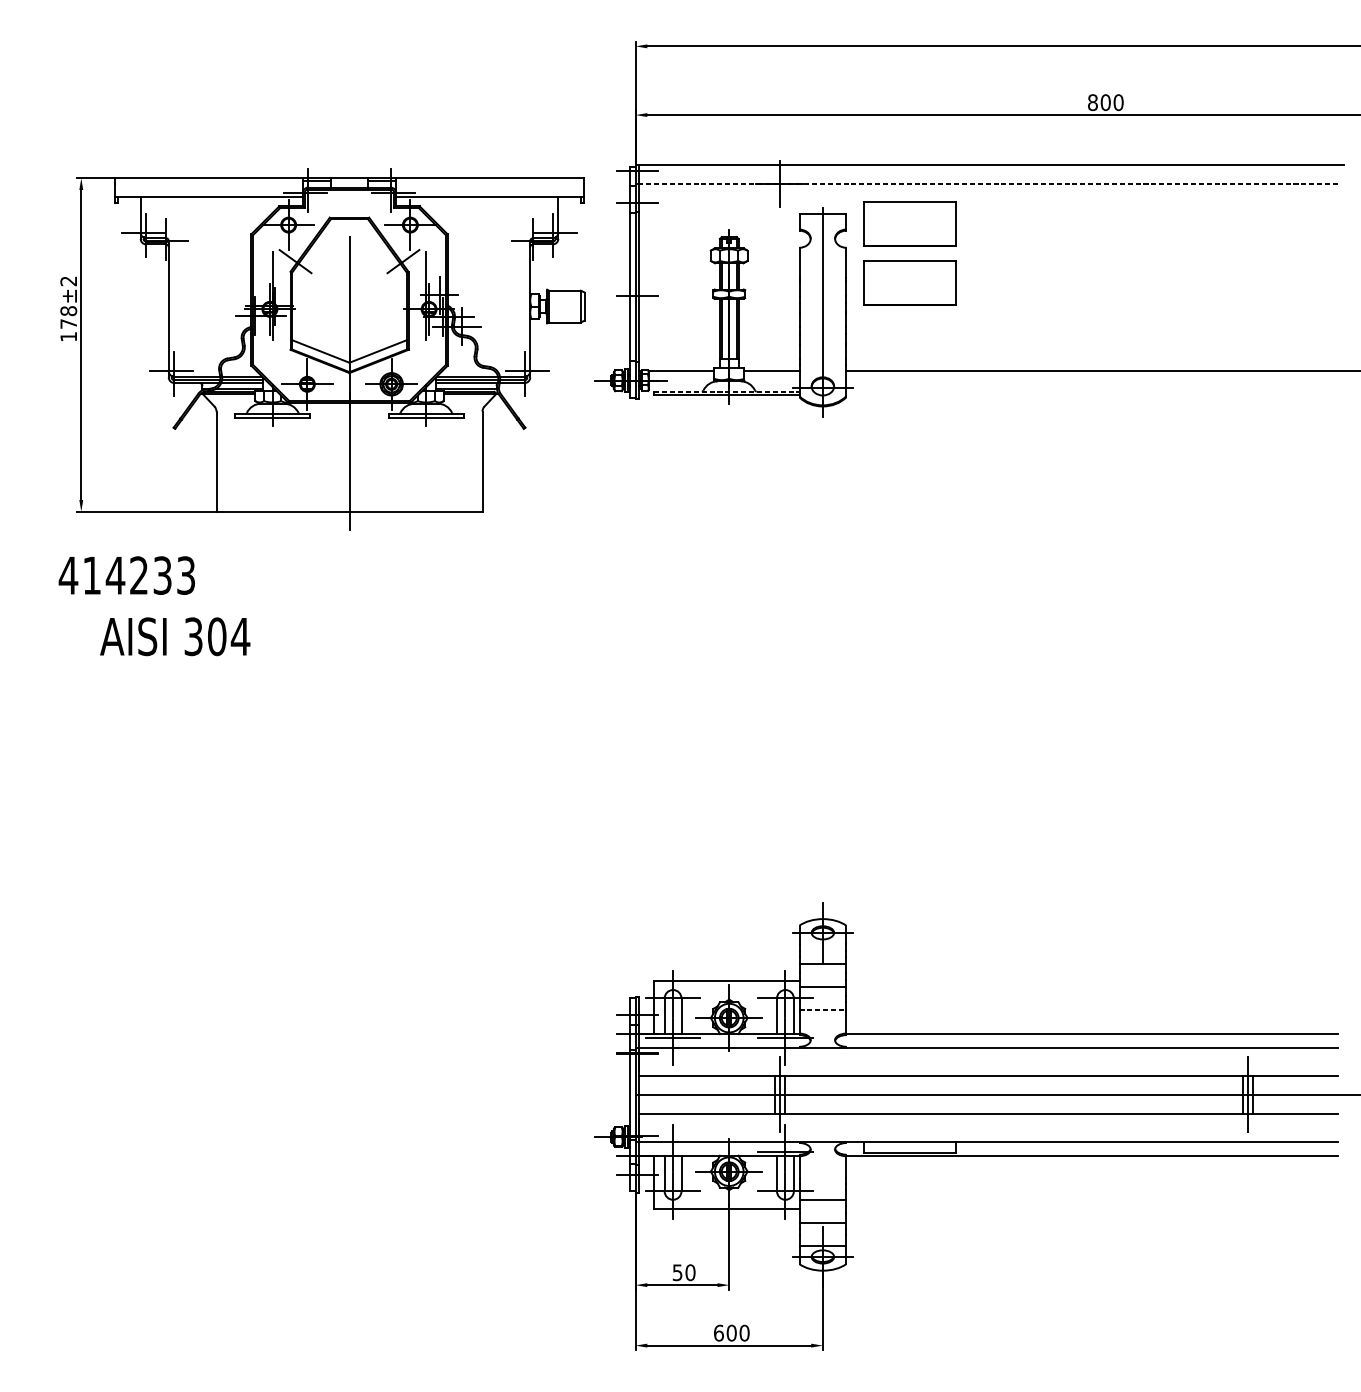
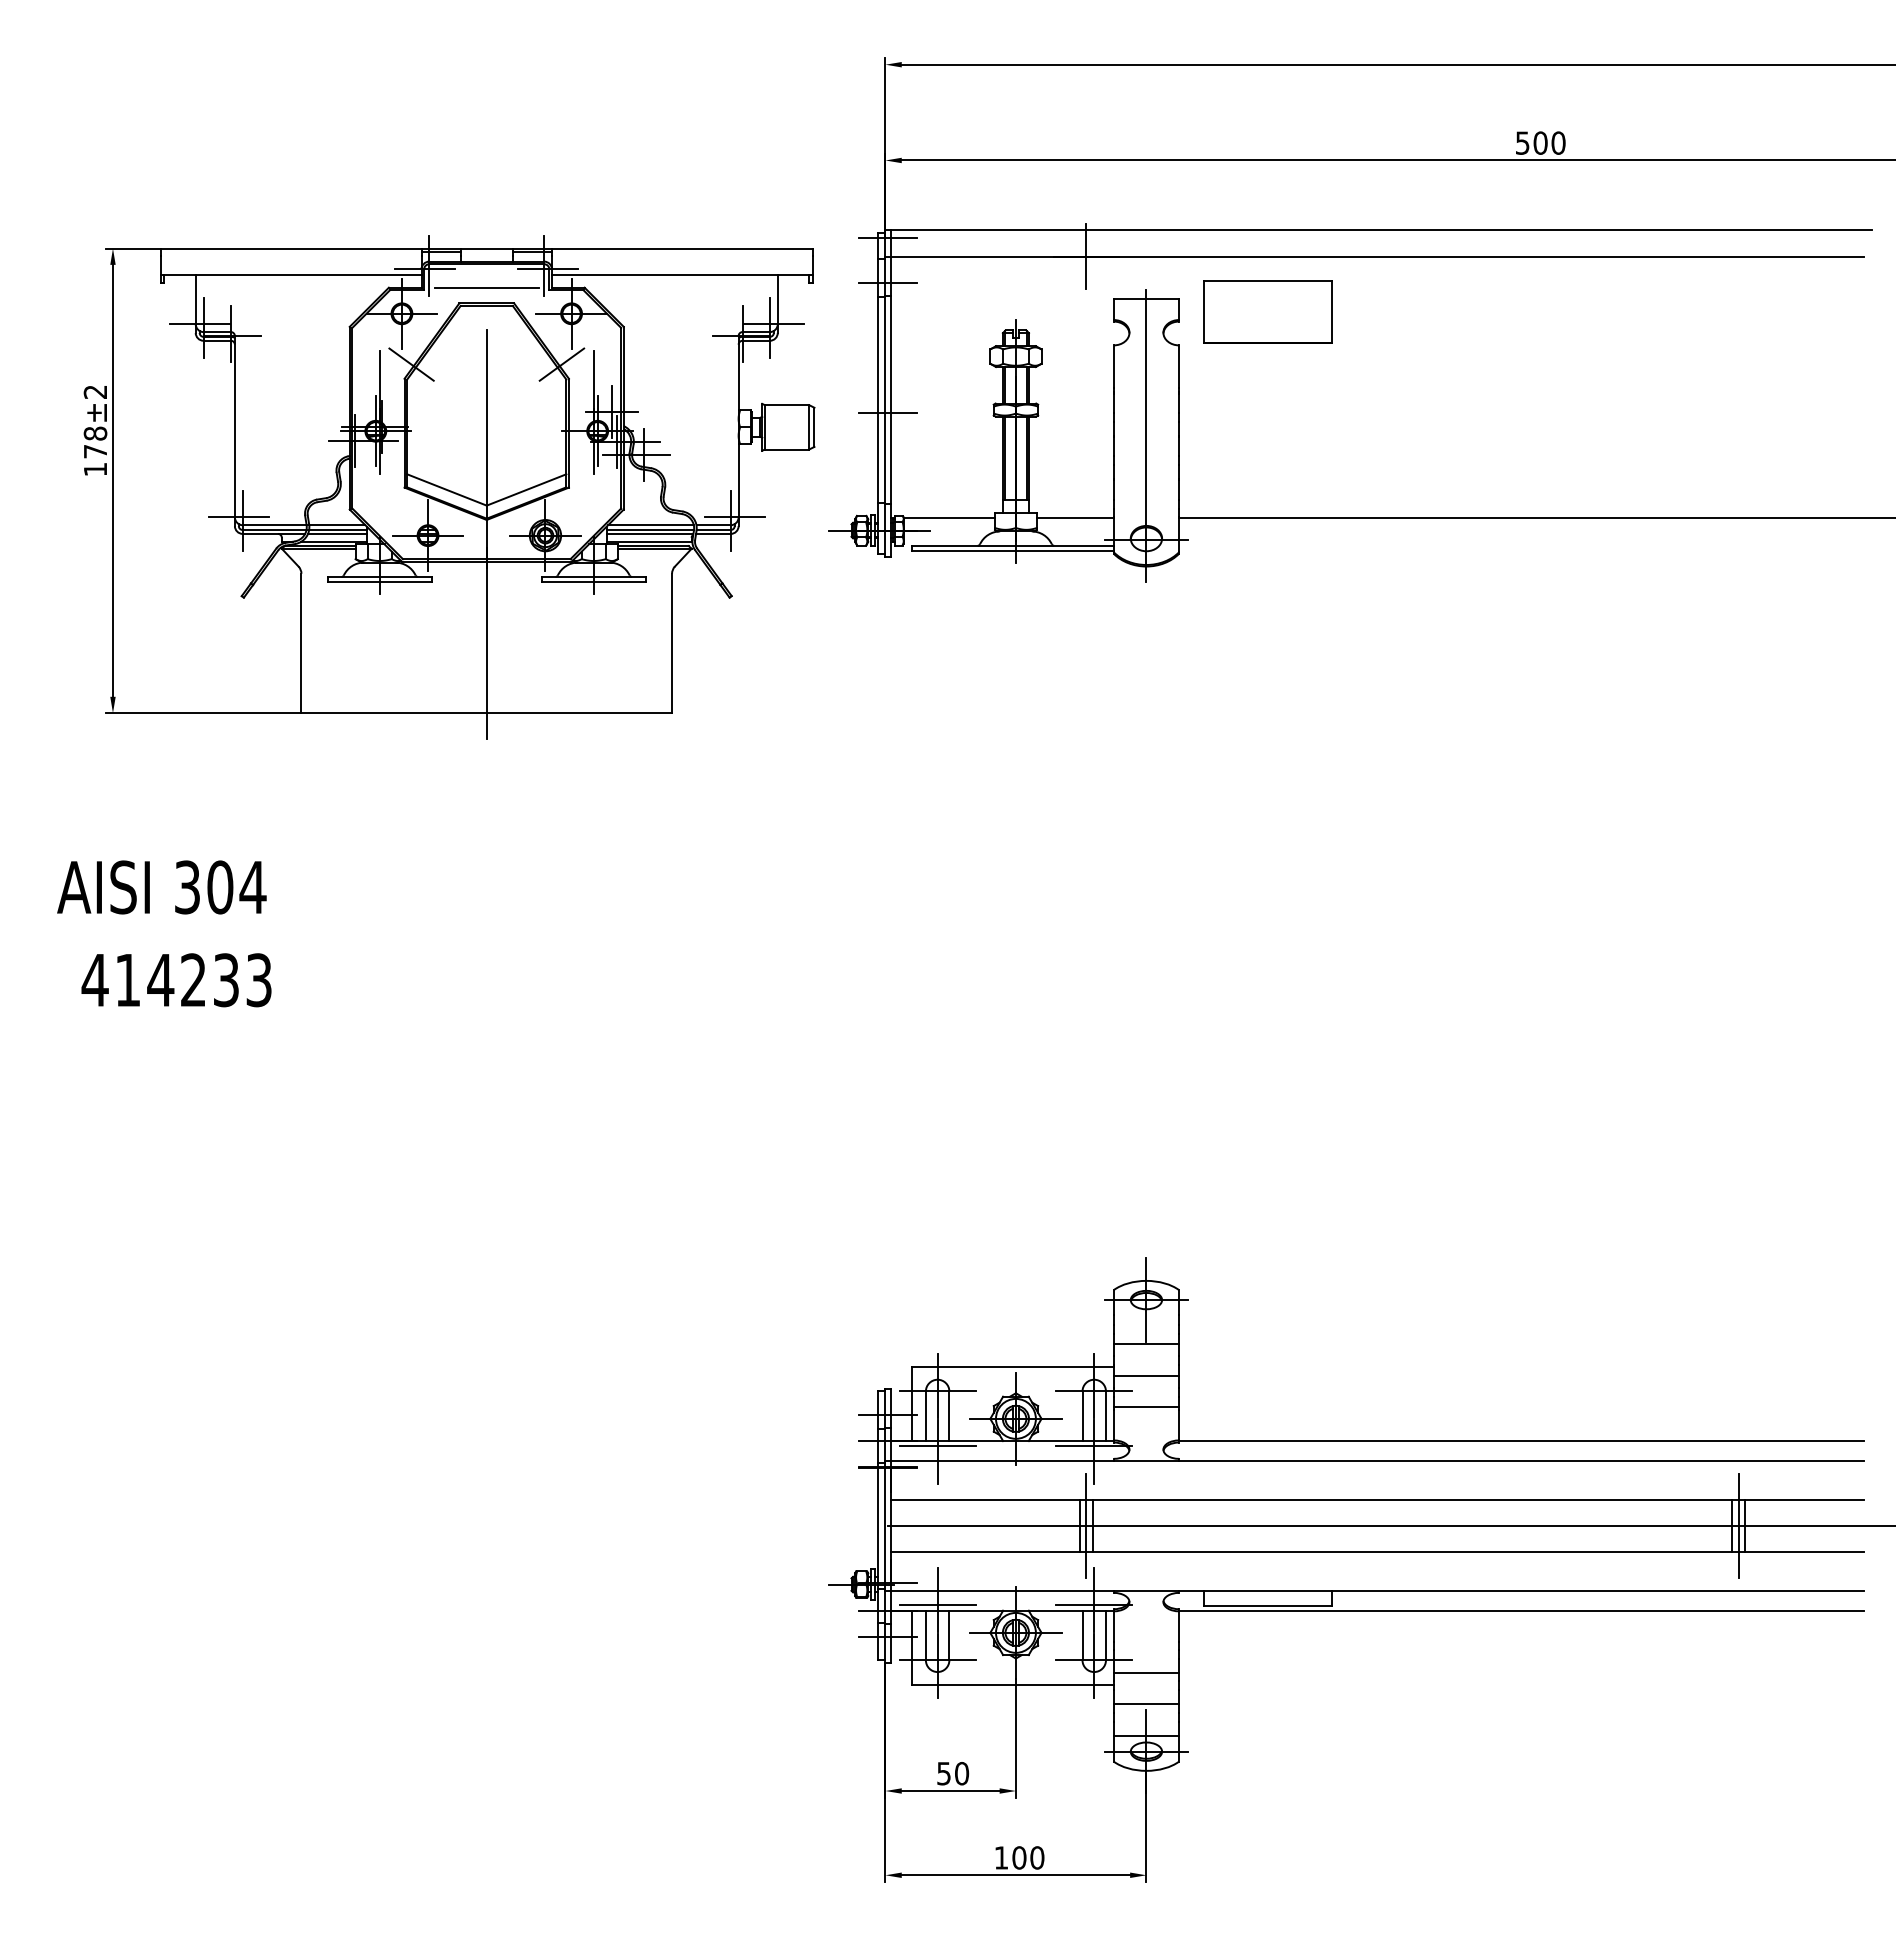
text: (1092, 102) -> (1522, 142), 800 -> 500
line: (988, 183) -> (1377, 256), dashed -> solid
line: (349, 206) -> (486, 287), added
part: (909, 283) -> (1267, 394), removed
line: (727, 391) -> (1013, 545), dashed -> solid
text: (126, 575) -> (176, 980), moved
text: (174, 636) -> (161, 887), moved
line: (822, 1009) -> (1146, 1407), dashed -> solid
line: (672, 1152) -> (937, 1605), added
text: (718, 1332) -> (1001, 1857), 600 -> 100

